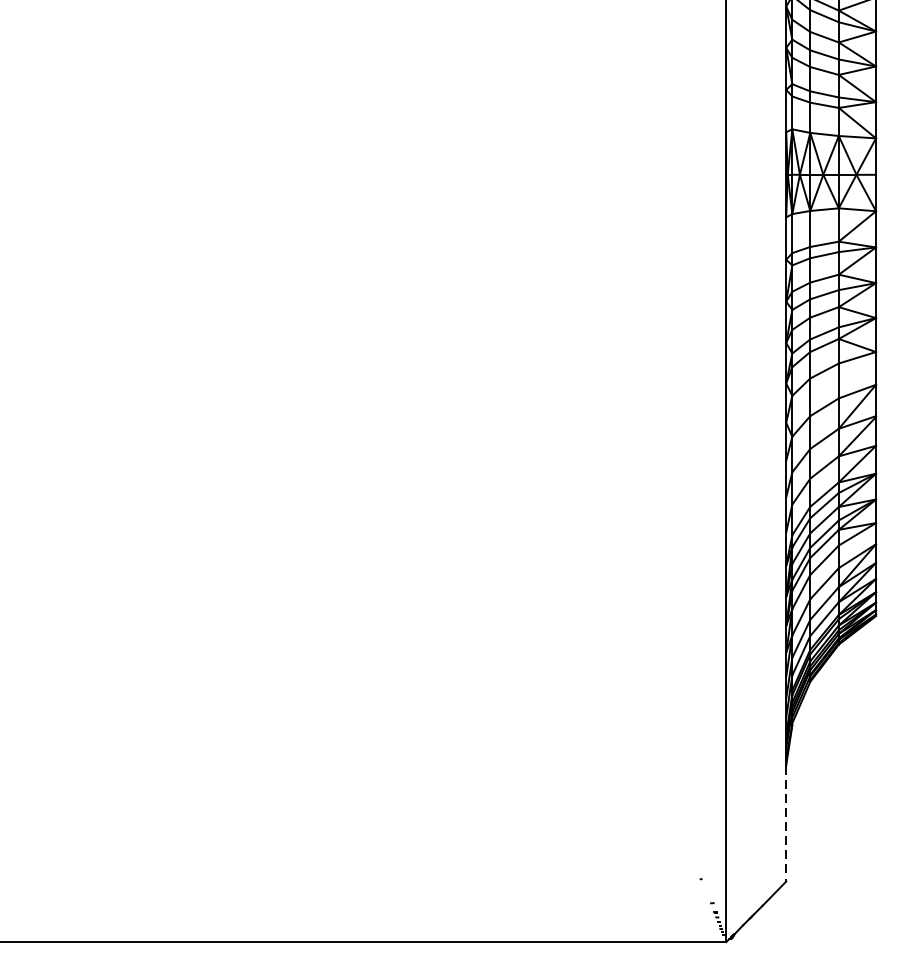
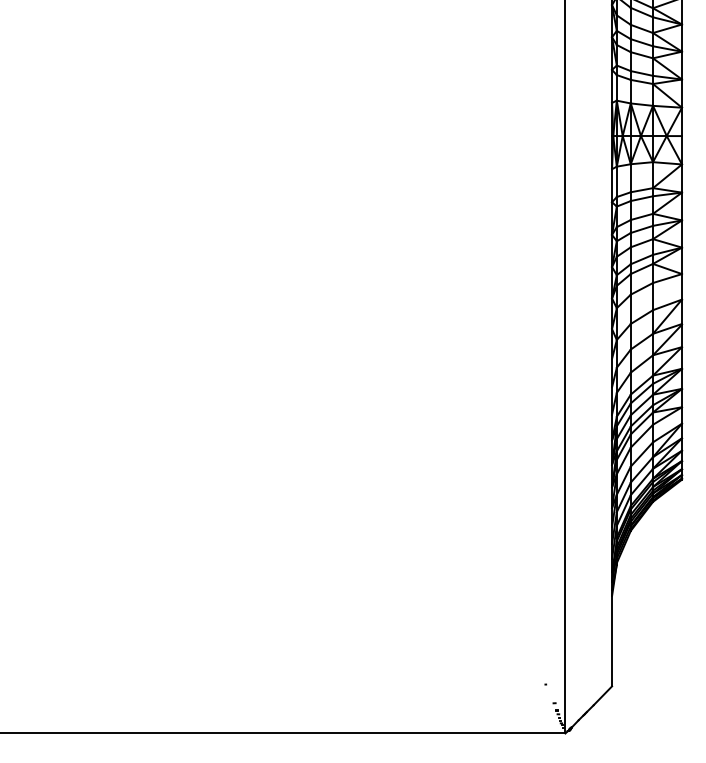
line: (786, 823) -> (612, 641), dashed -> solid

